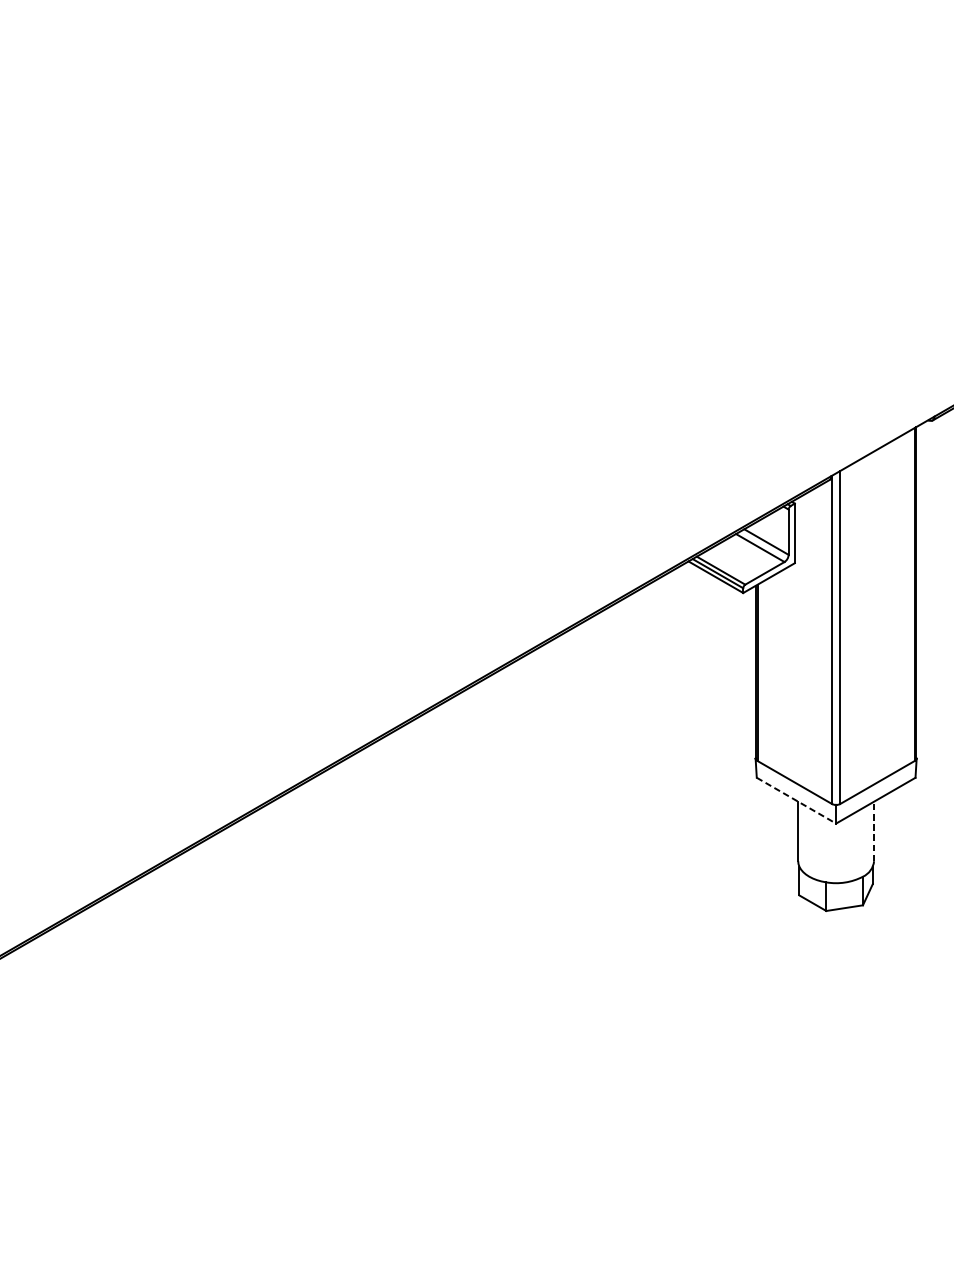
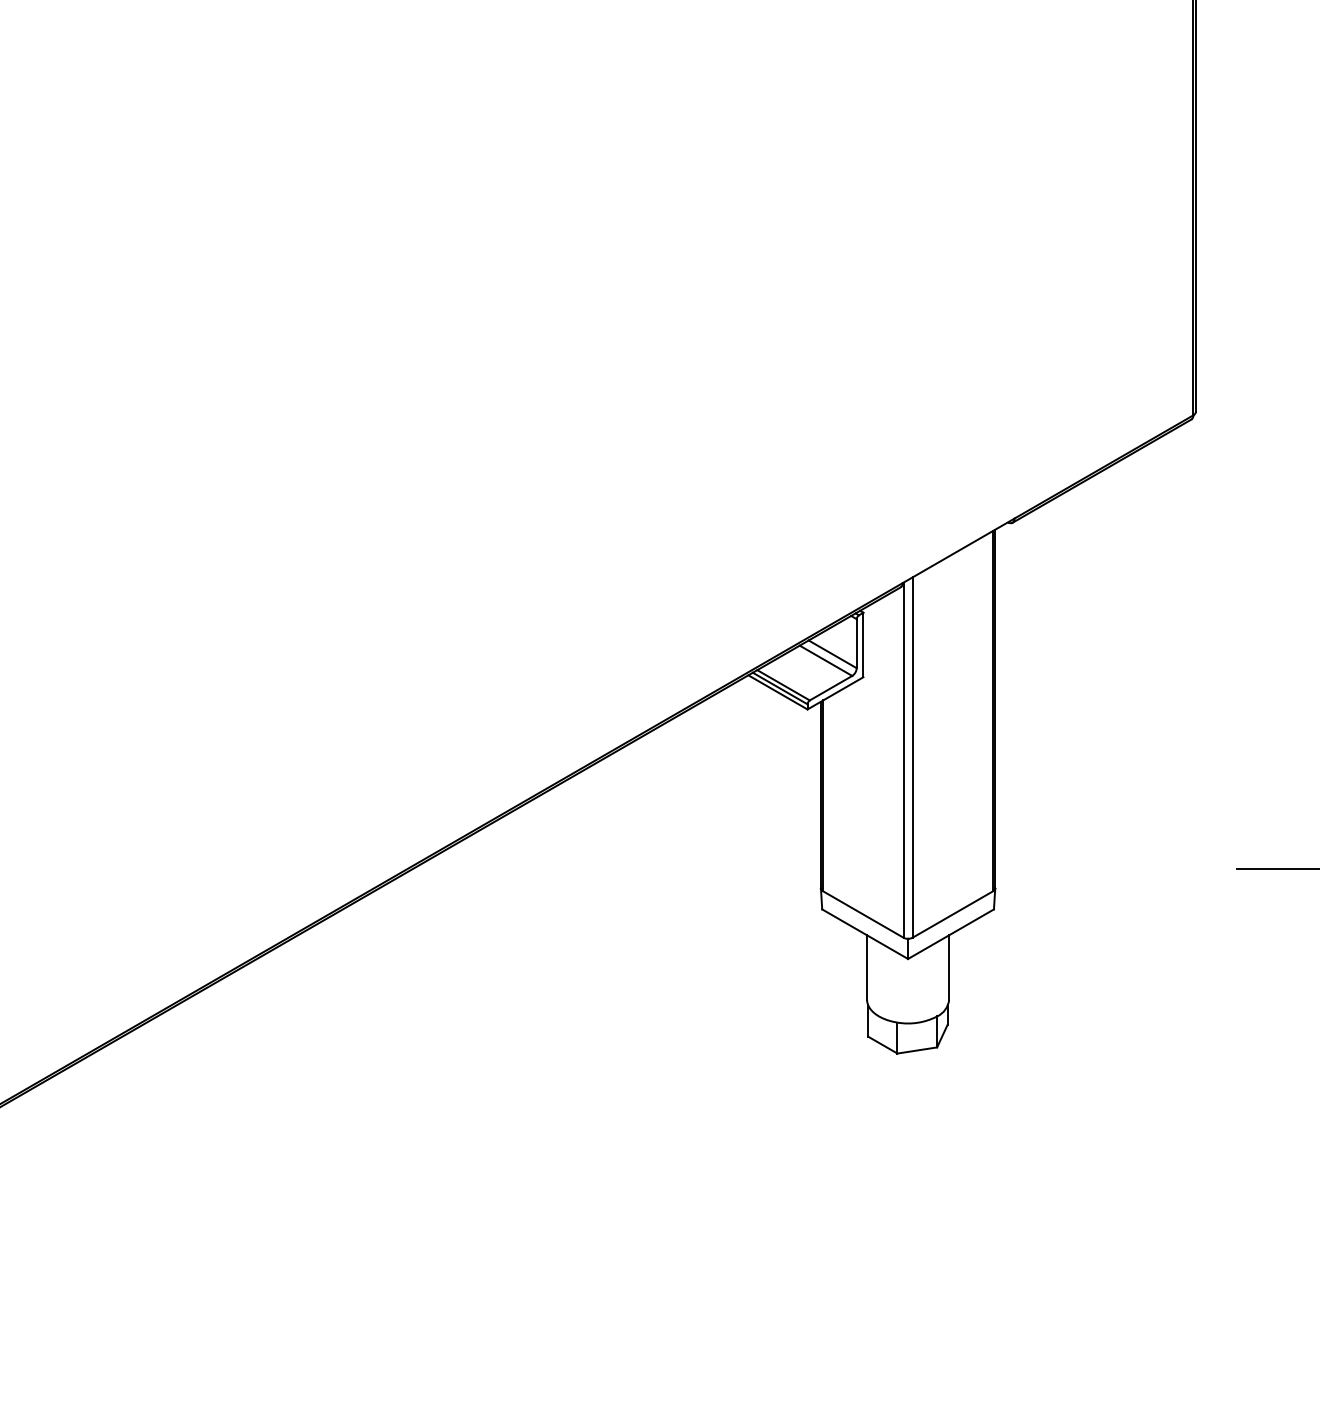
line: (796, 800) -> (865, 934), dashed -> solid
line: (874, 831) -> (949, 967), dashed -> solid

